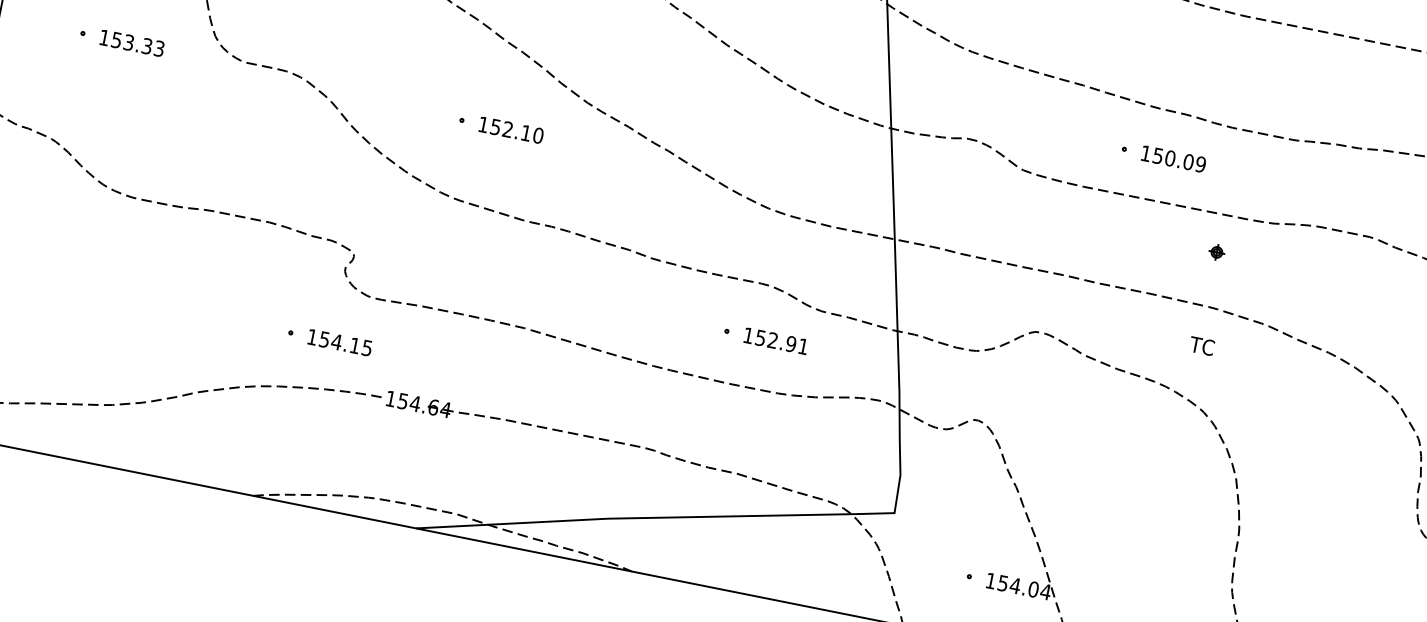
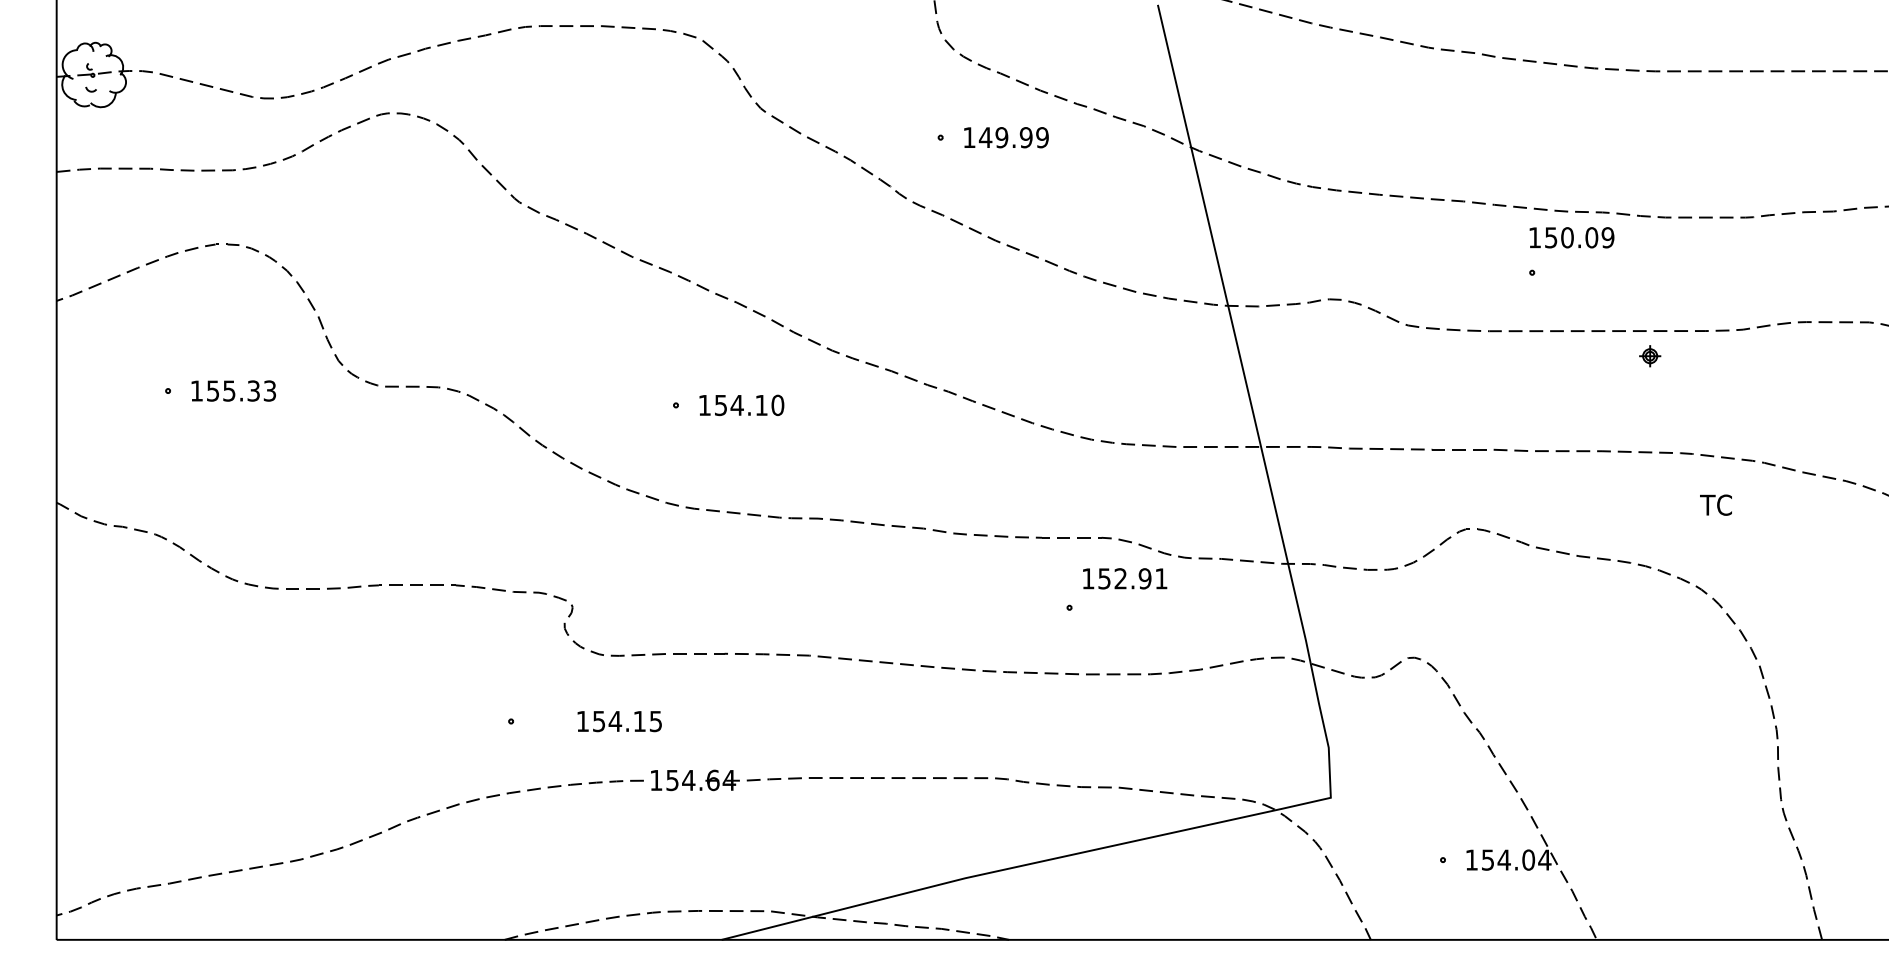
text: (129, 42) -> (229, 390), 153.33 -> 155.33
text: (507, 128) -> (736, 404), 152.10 -> 154.10
text: (1173, 158) -> (1571, 237), moved
part: (1217, 252) -> (1650, 356), moved
text: (776, 341) -> (1125, 578), moved
text: (339, 342) -> (619, 721), moved
text: (1201, 345) -> (1715, 504), moved

